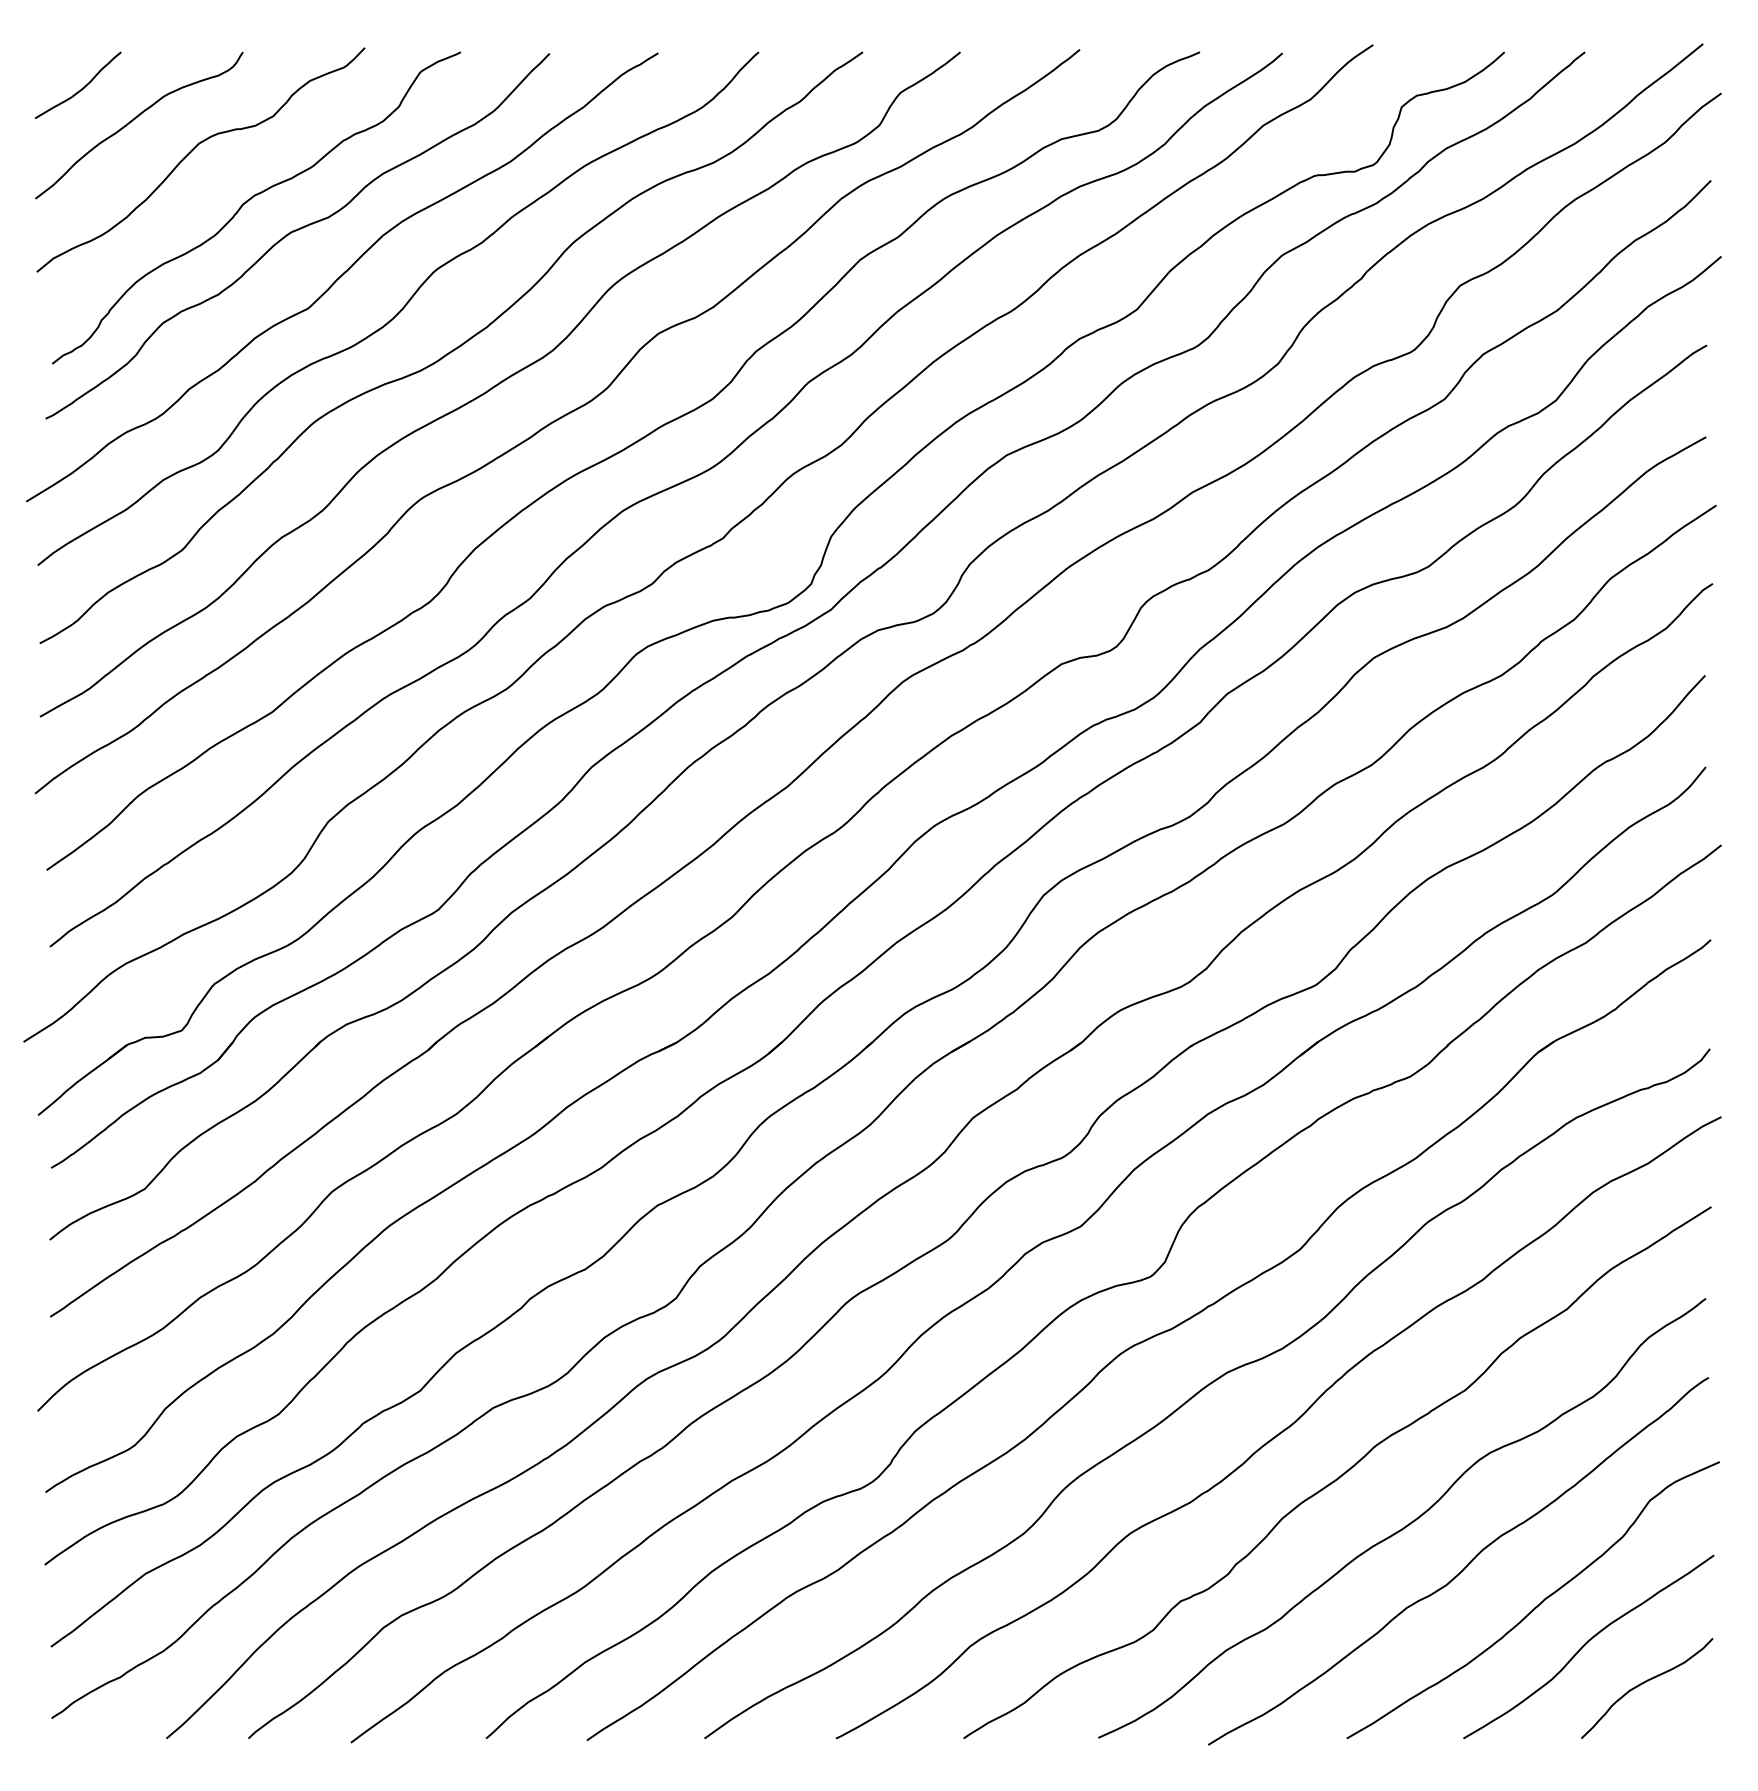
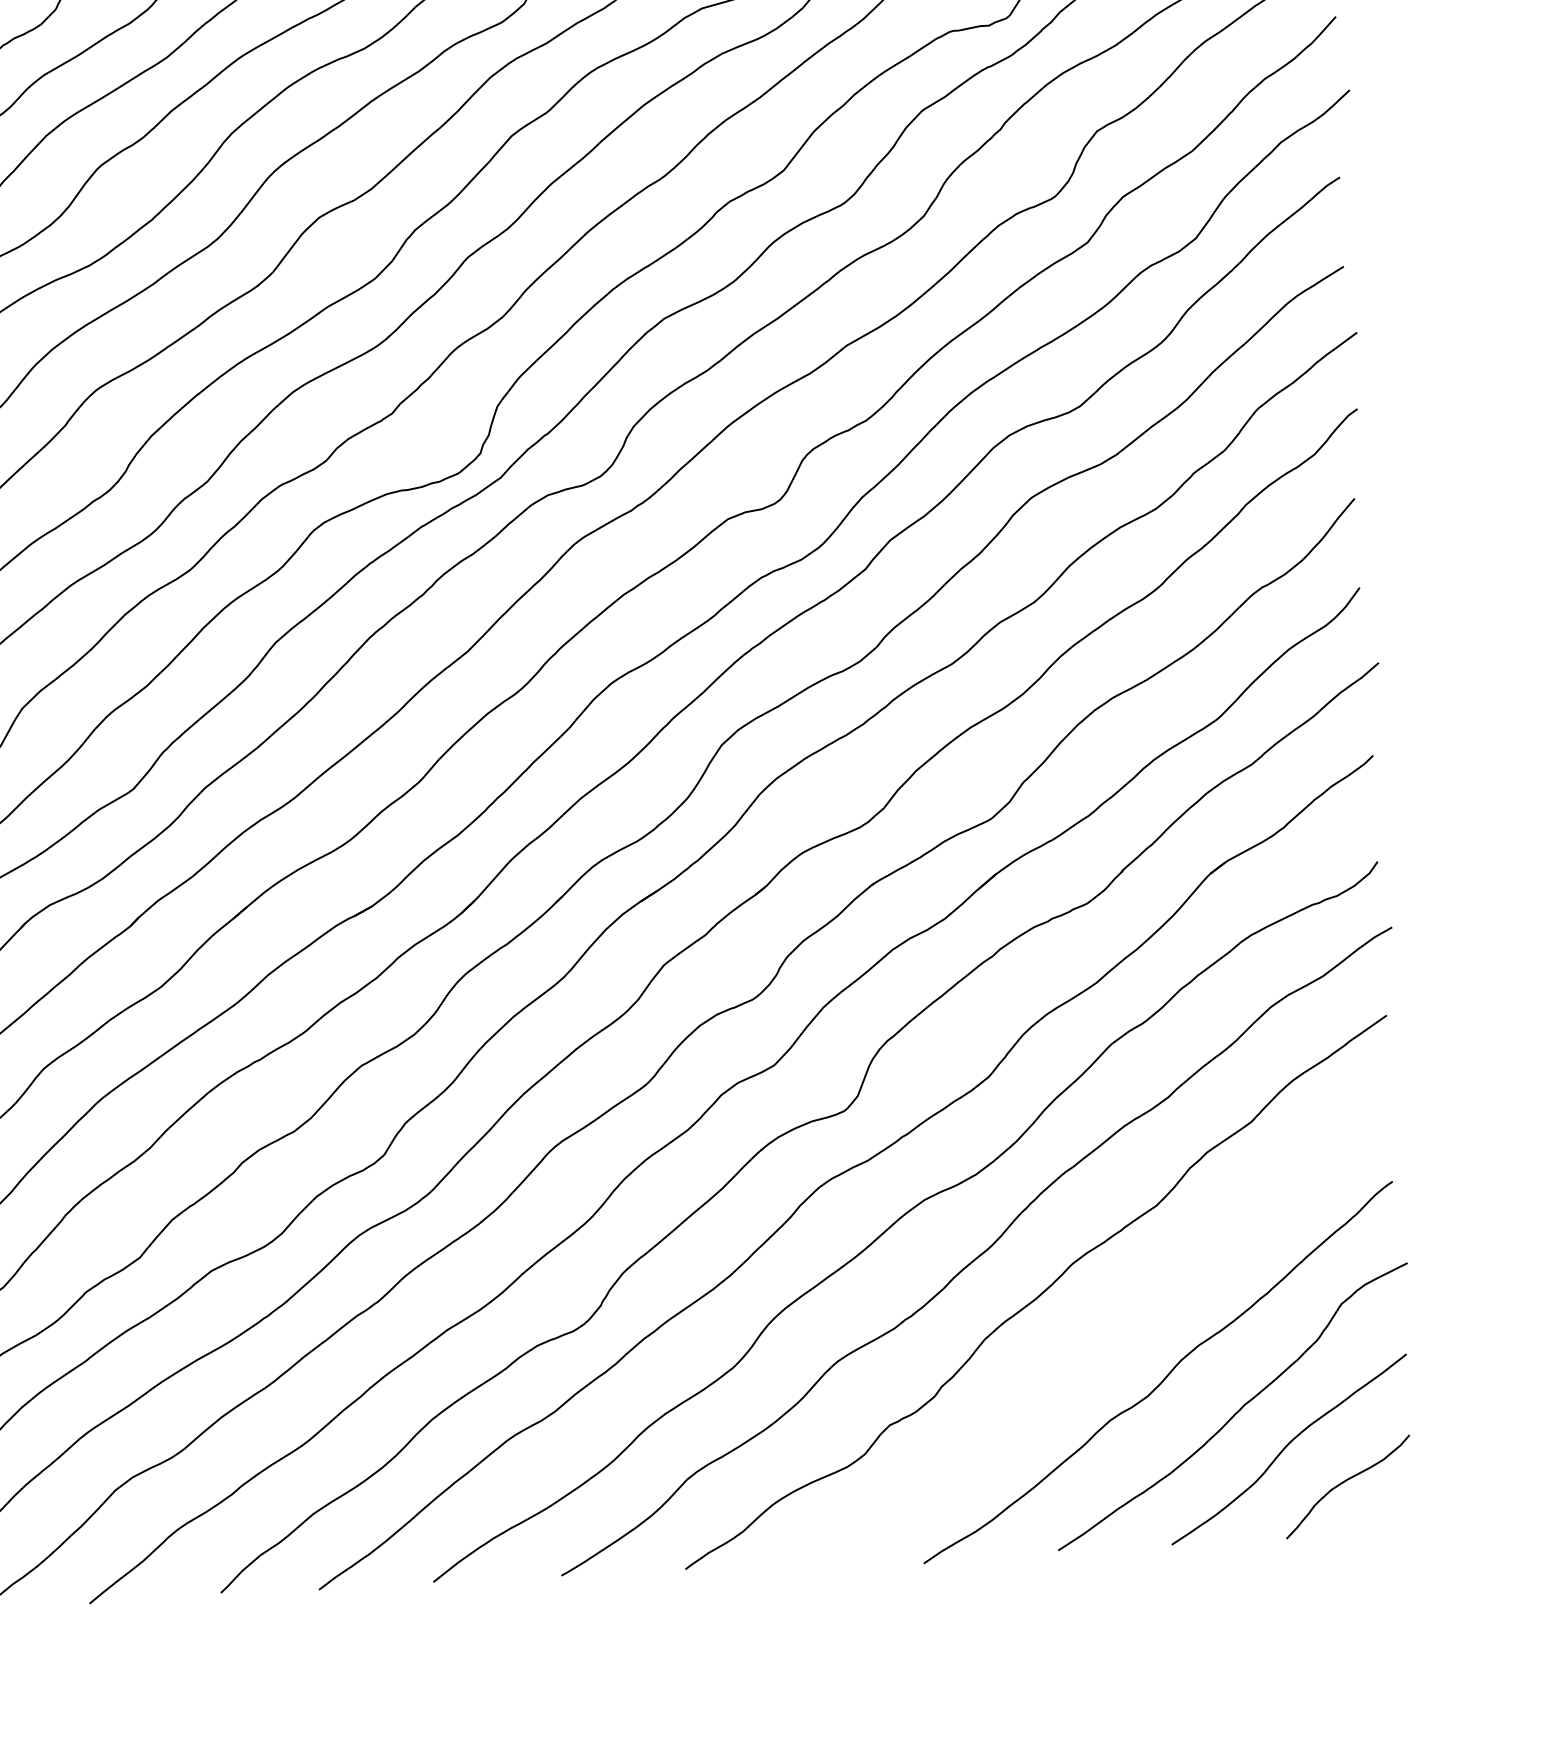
curve: (1405, 1525) -> (1104, 1340), removed

